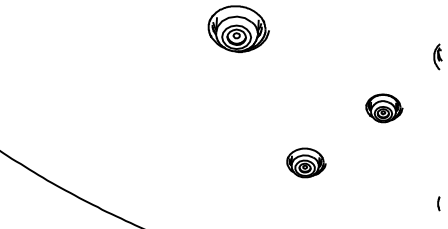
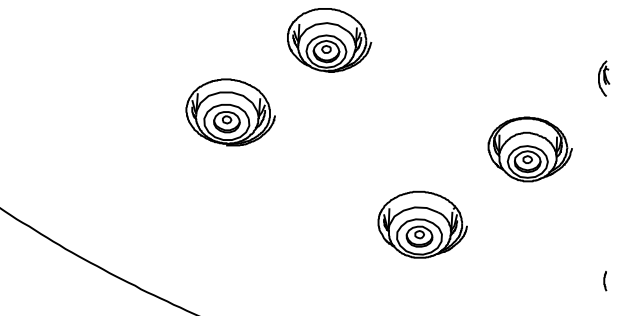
part: (167, 81) -> (231, 112), added
part: (384, 108) -> (530, 149), size x1.67
part: (306, 162) -> (422, 224), size x1.67

